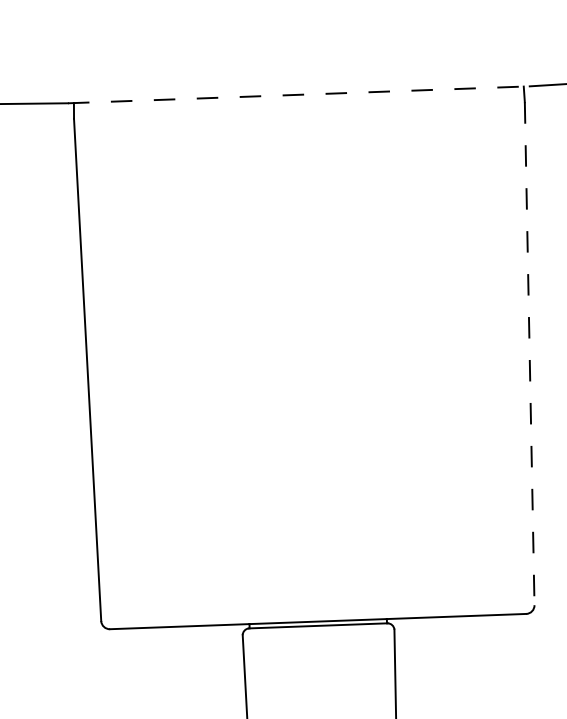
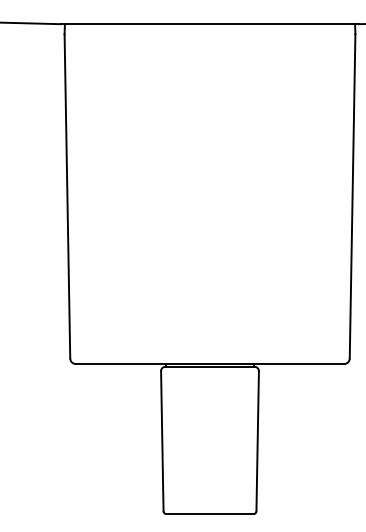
line: (298, 95) -> (209, 24), dashed -> solid
line: (529, 353) -> (352, 196), dashed -> solid

